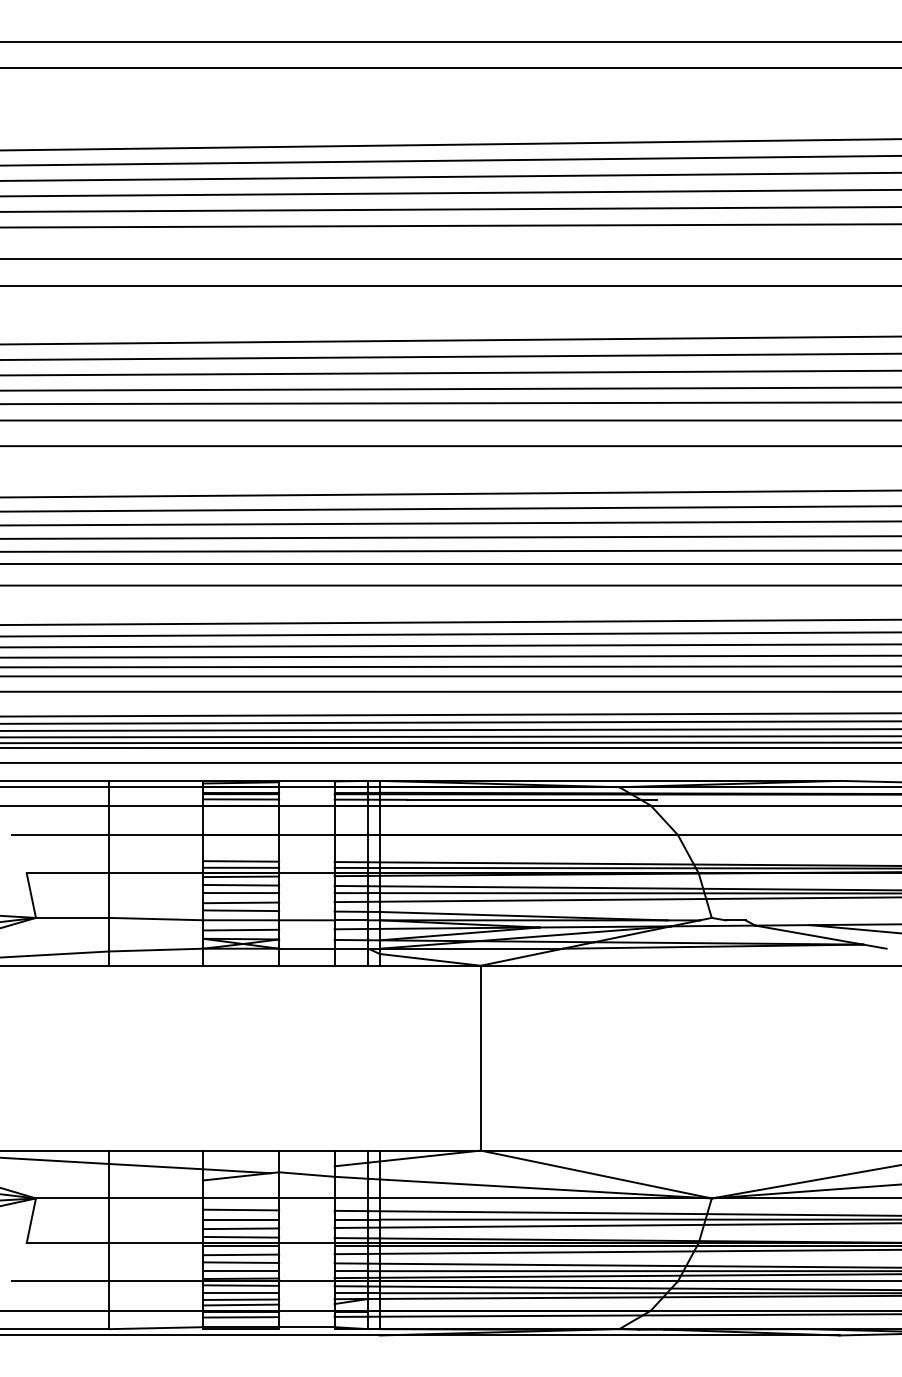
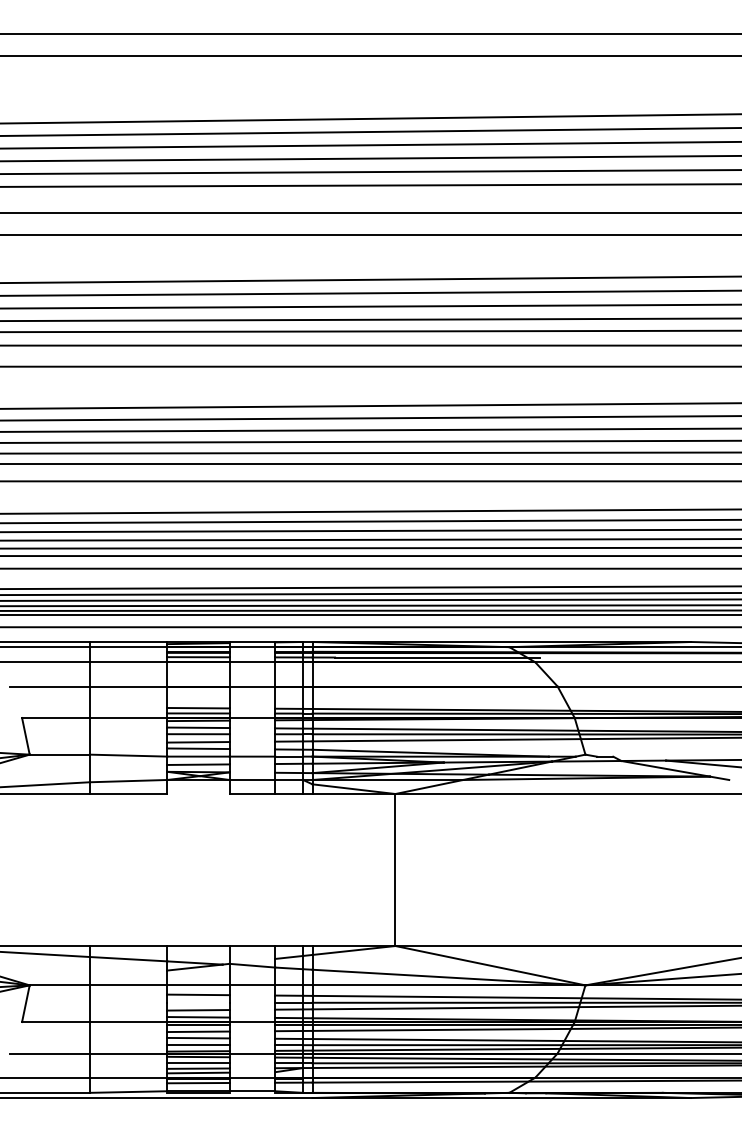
line: (241, 966) -> (198, 794), removed
line: (241, 1219) -> (198, 1002), removed

